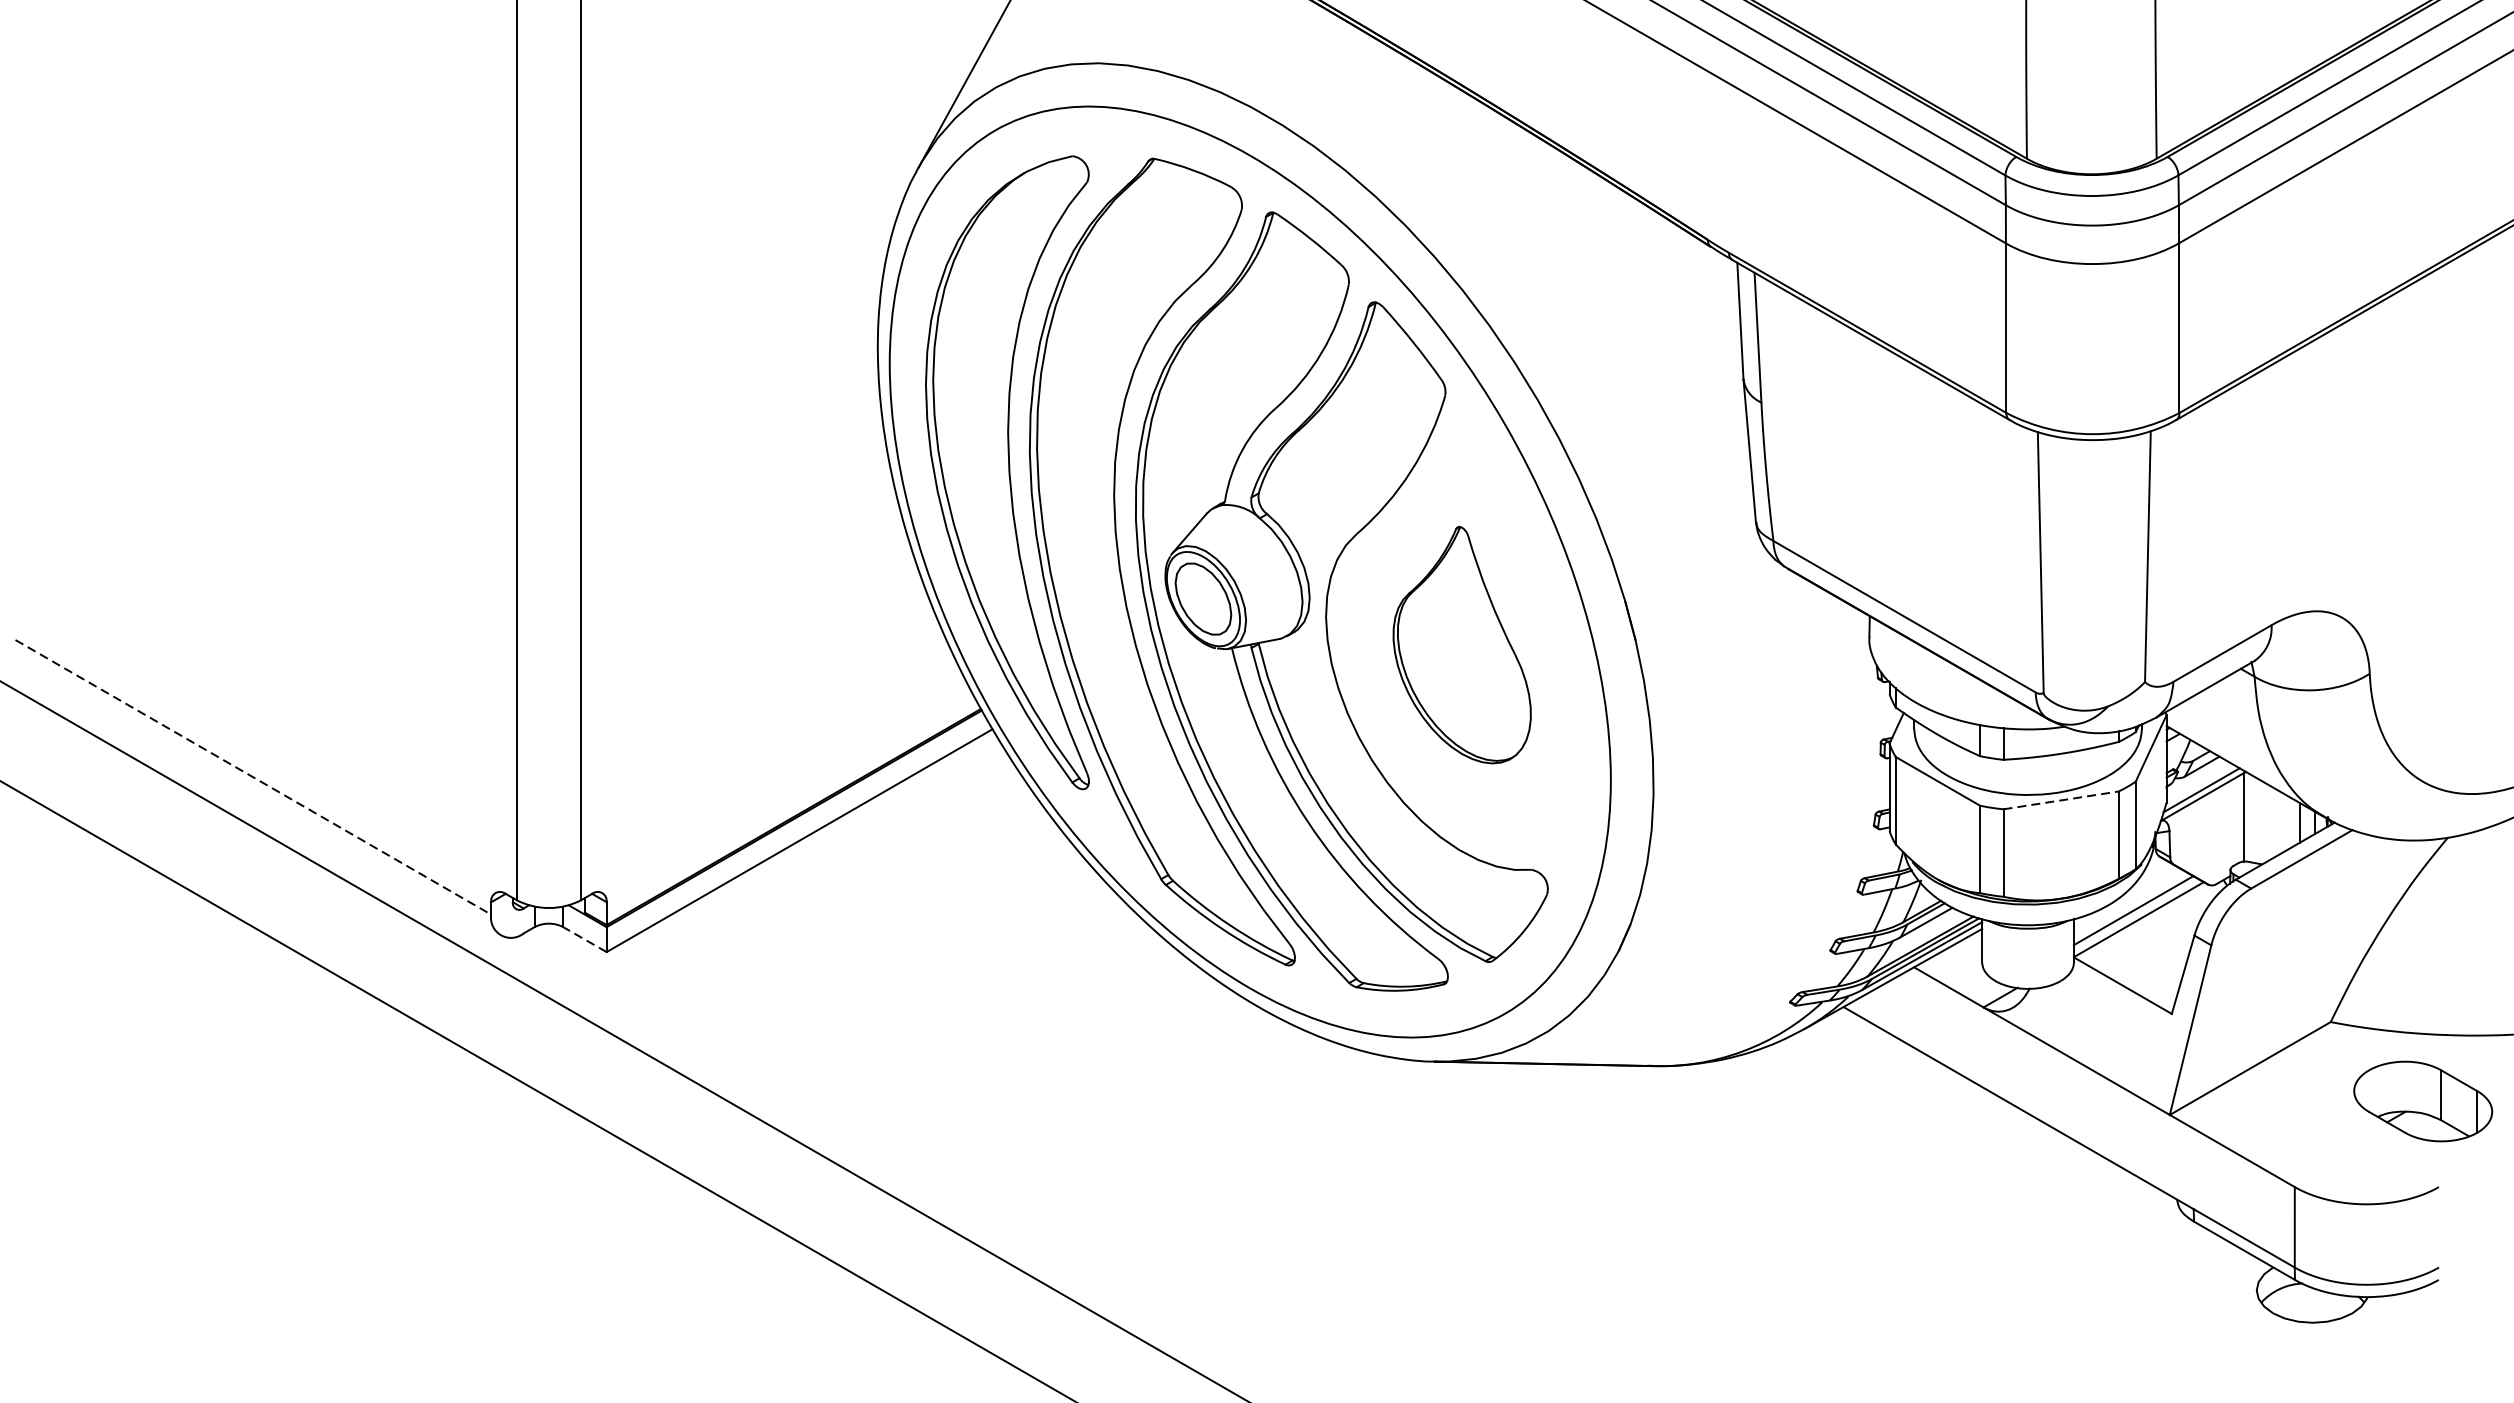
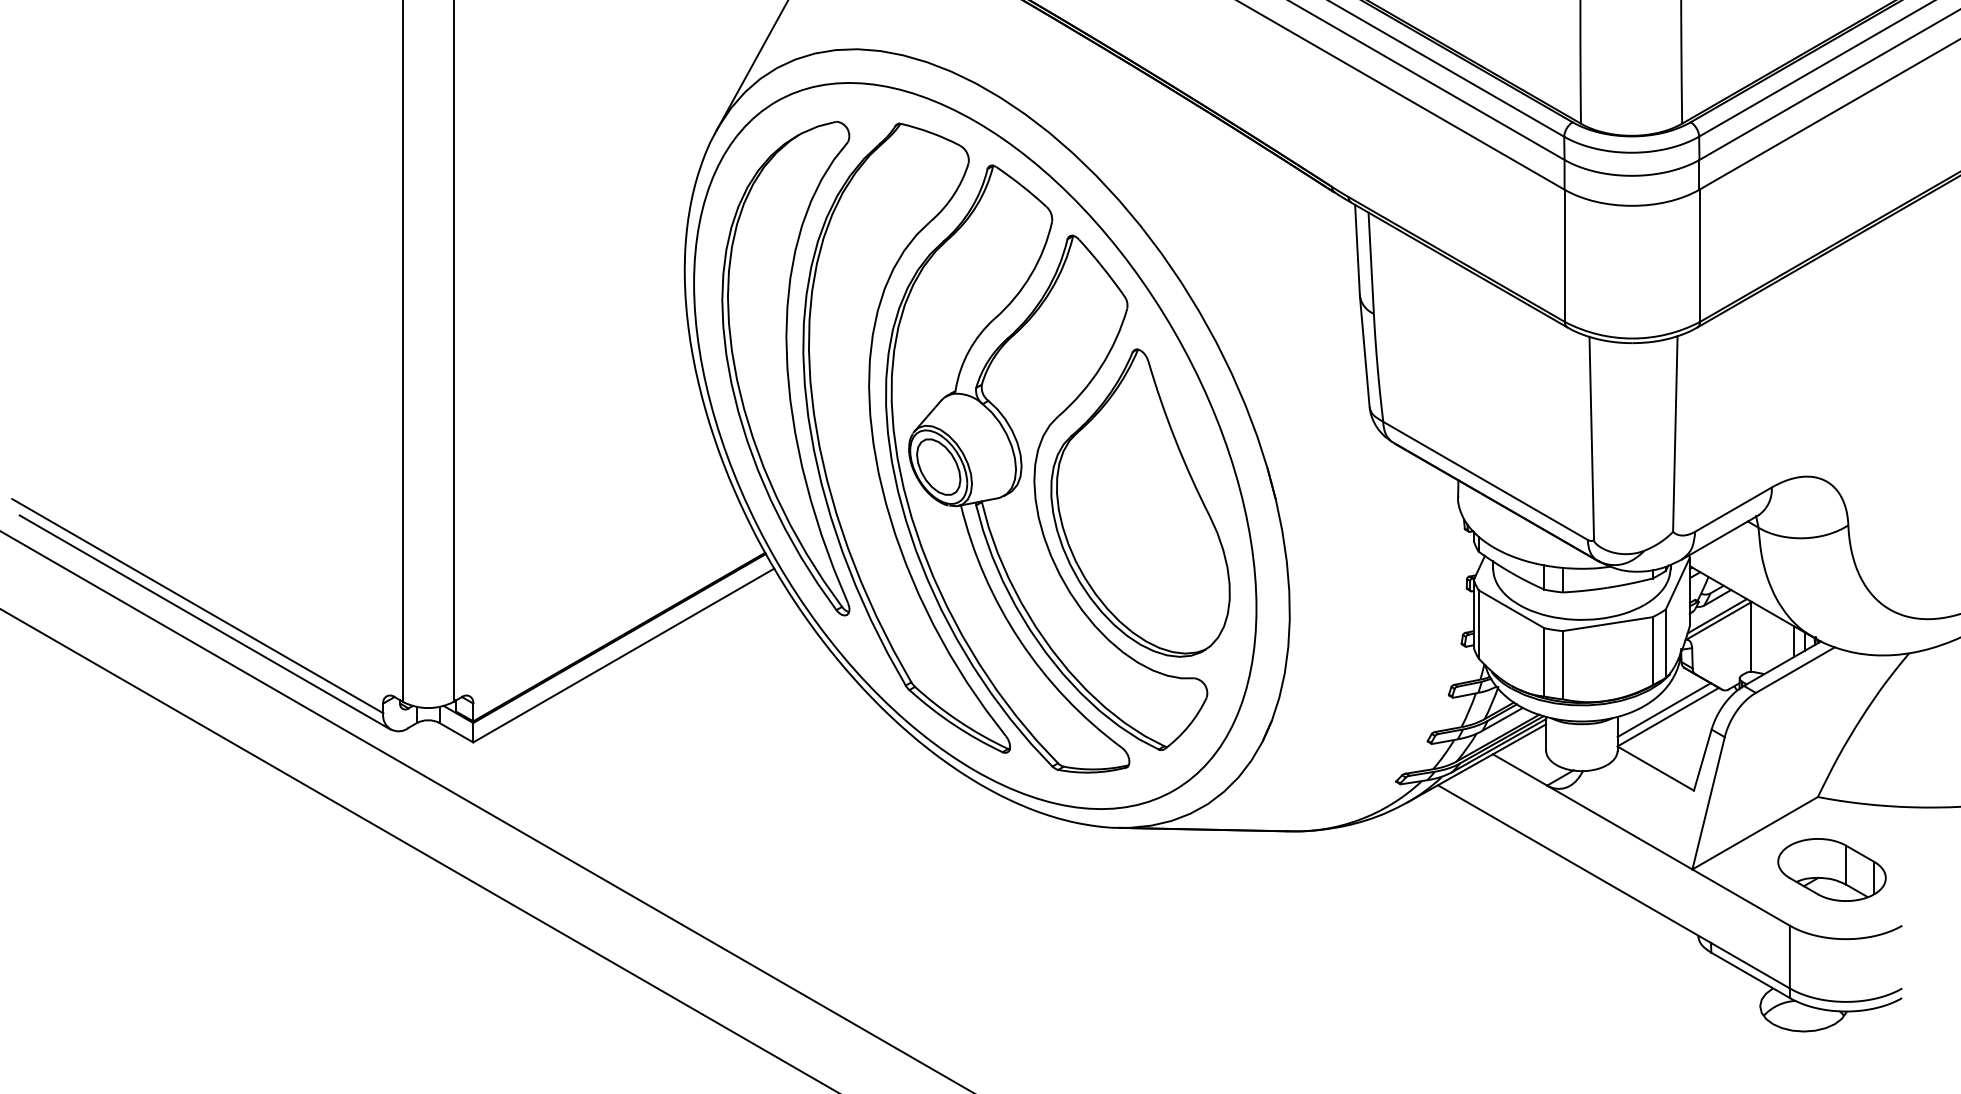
part: (1462, 644) -> (1140, 502), size x1.67
line: (254, 777) -> (198, 606), dashed -> solid
line: (262, 798) -> (204, 622), added
line: (2062, 800) -> (1608, 624), dashed -> solid
line: (583, 939) -> (455, 732), dashed -> solid
part: (2422, 1100) -> (1831, 869), moved

